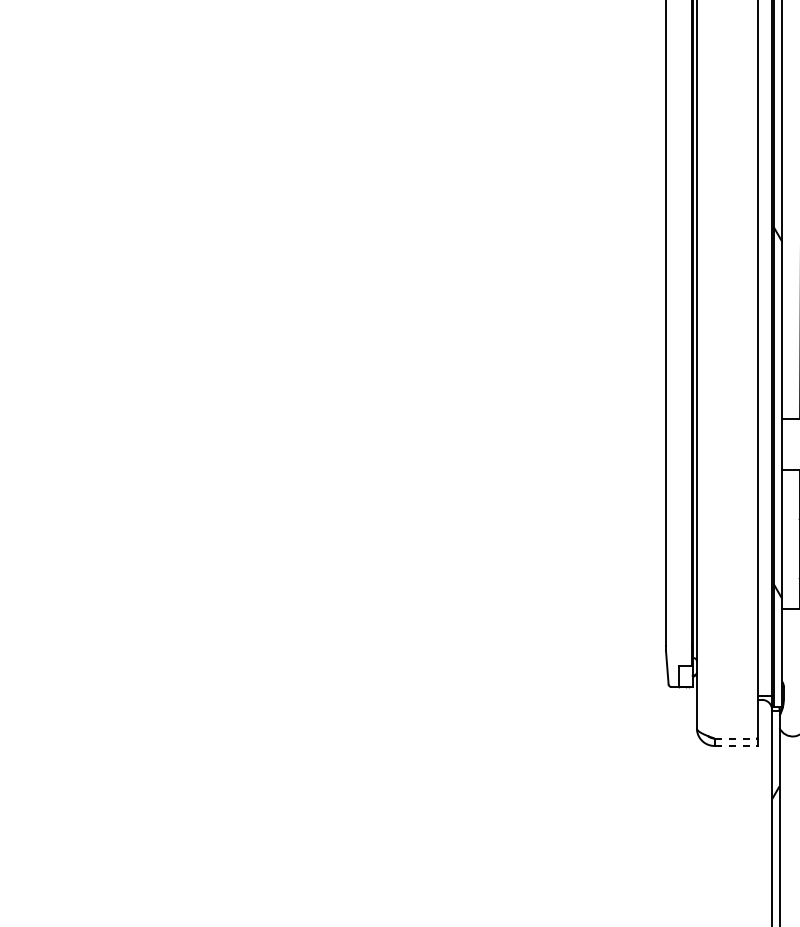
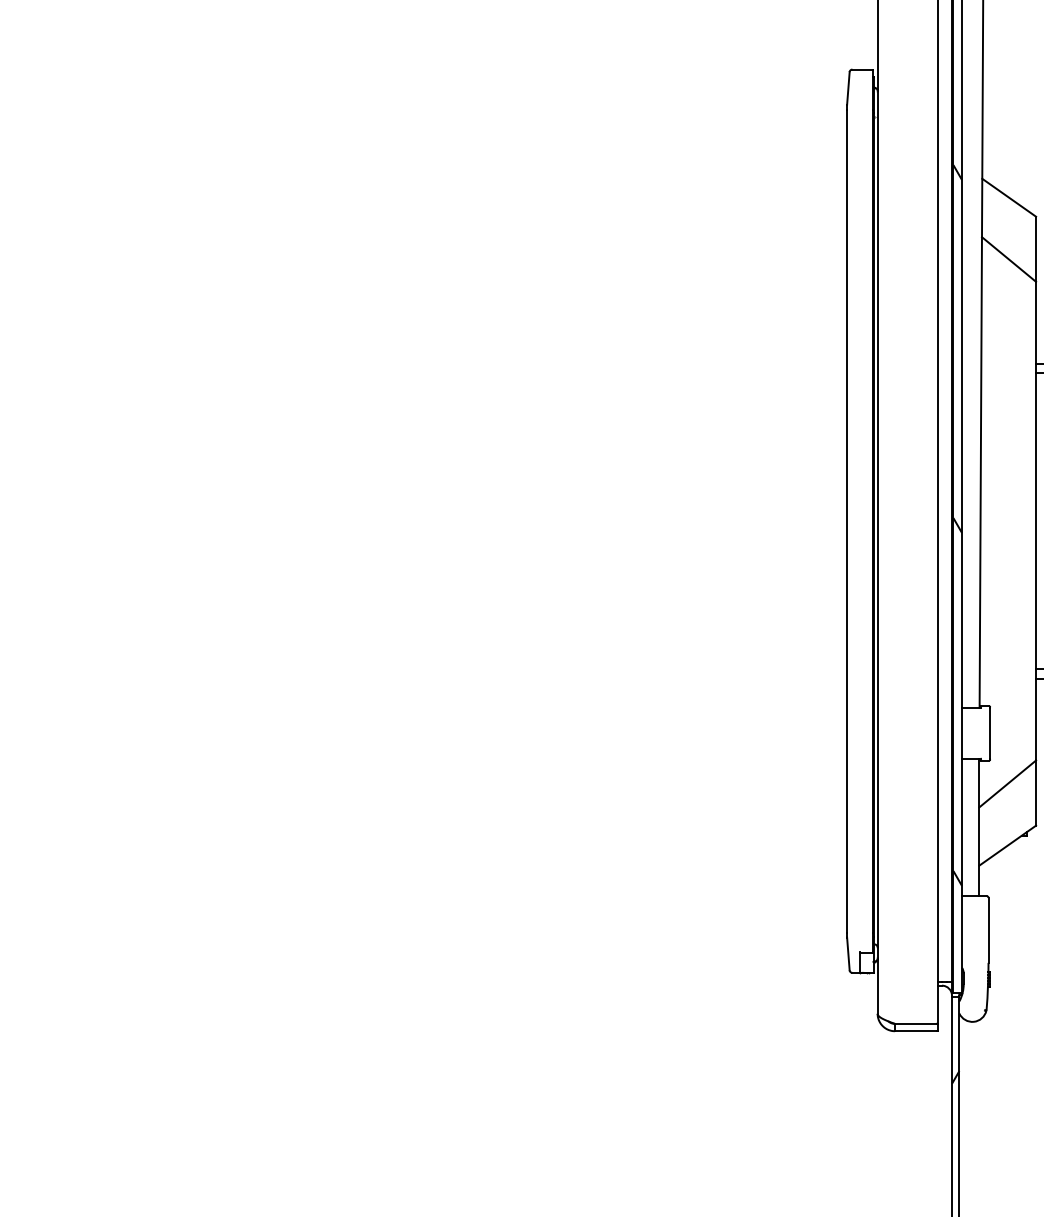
line: (735, 738) -> (915, 1023), dashed -> solid
line: (735, 746) -> (915, 1031), dashed -> solid

